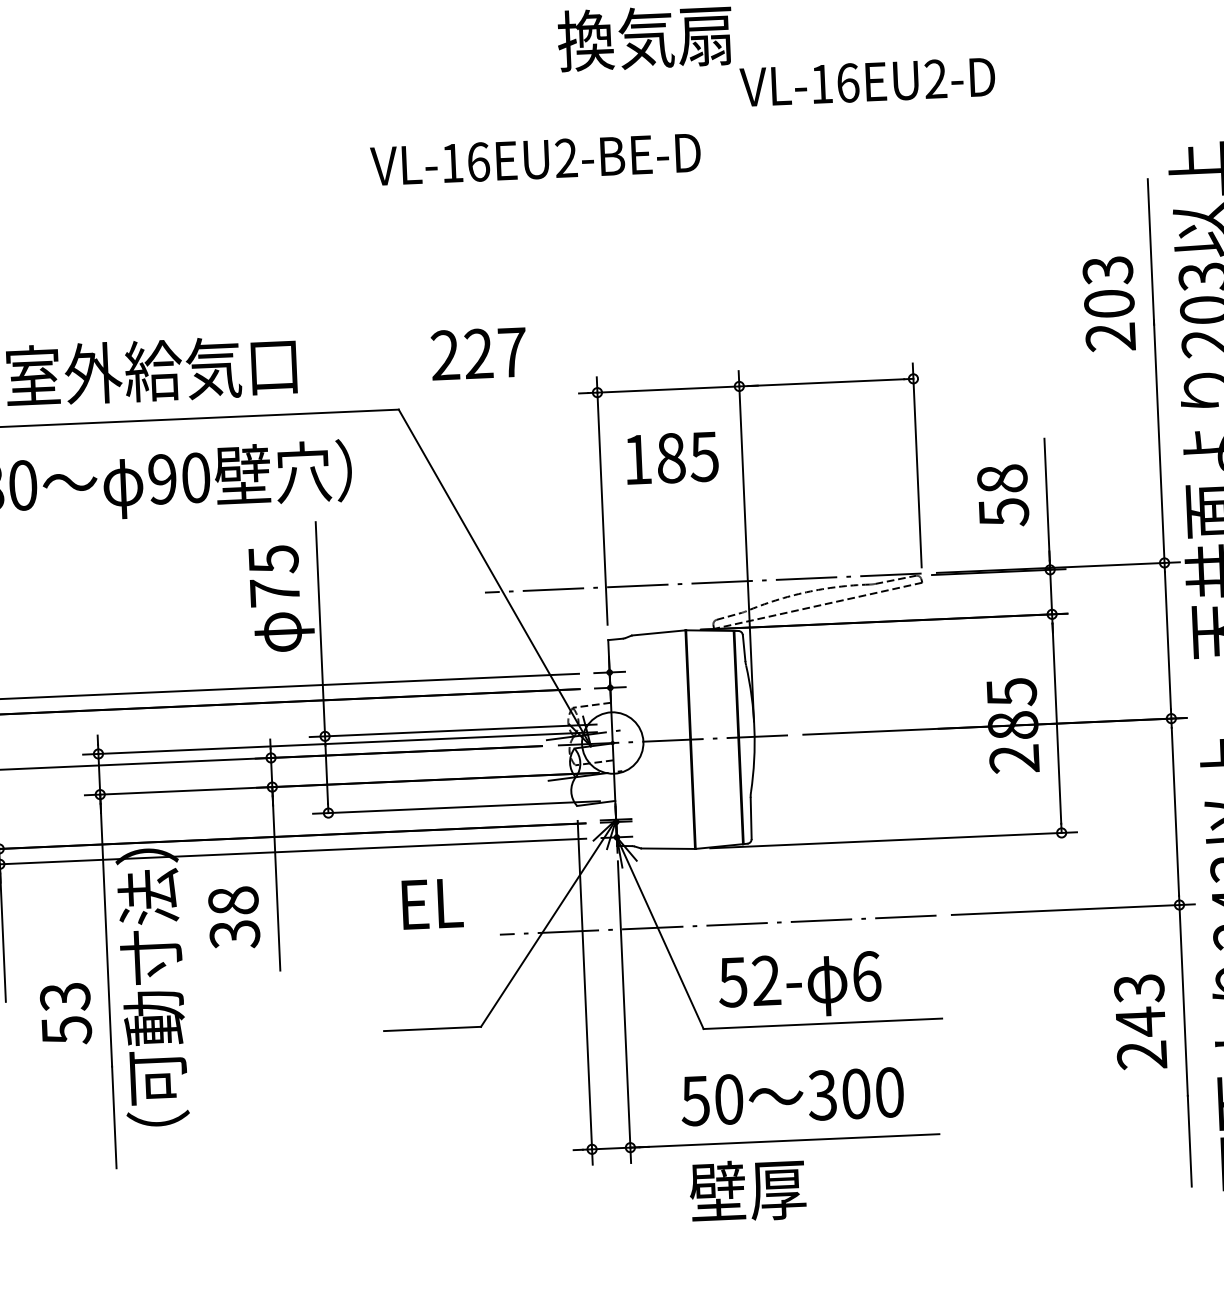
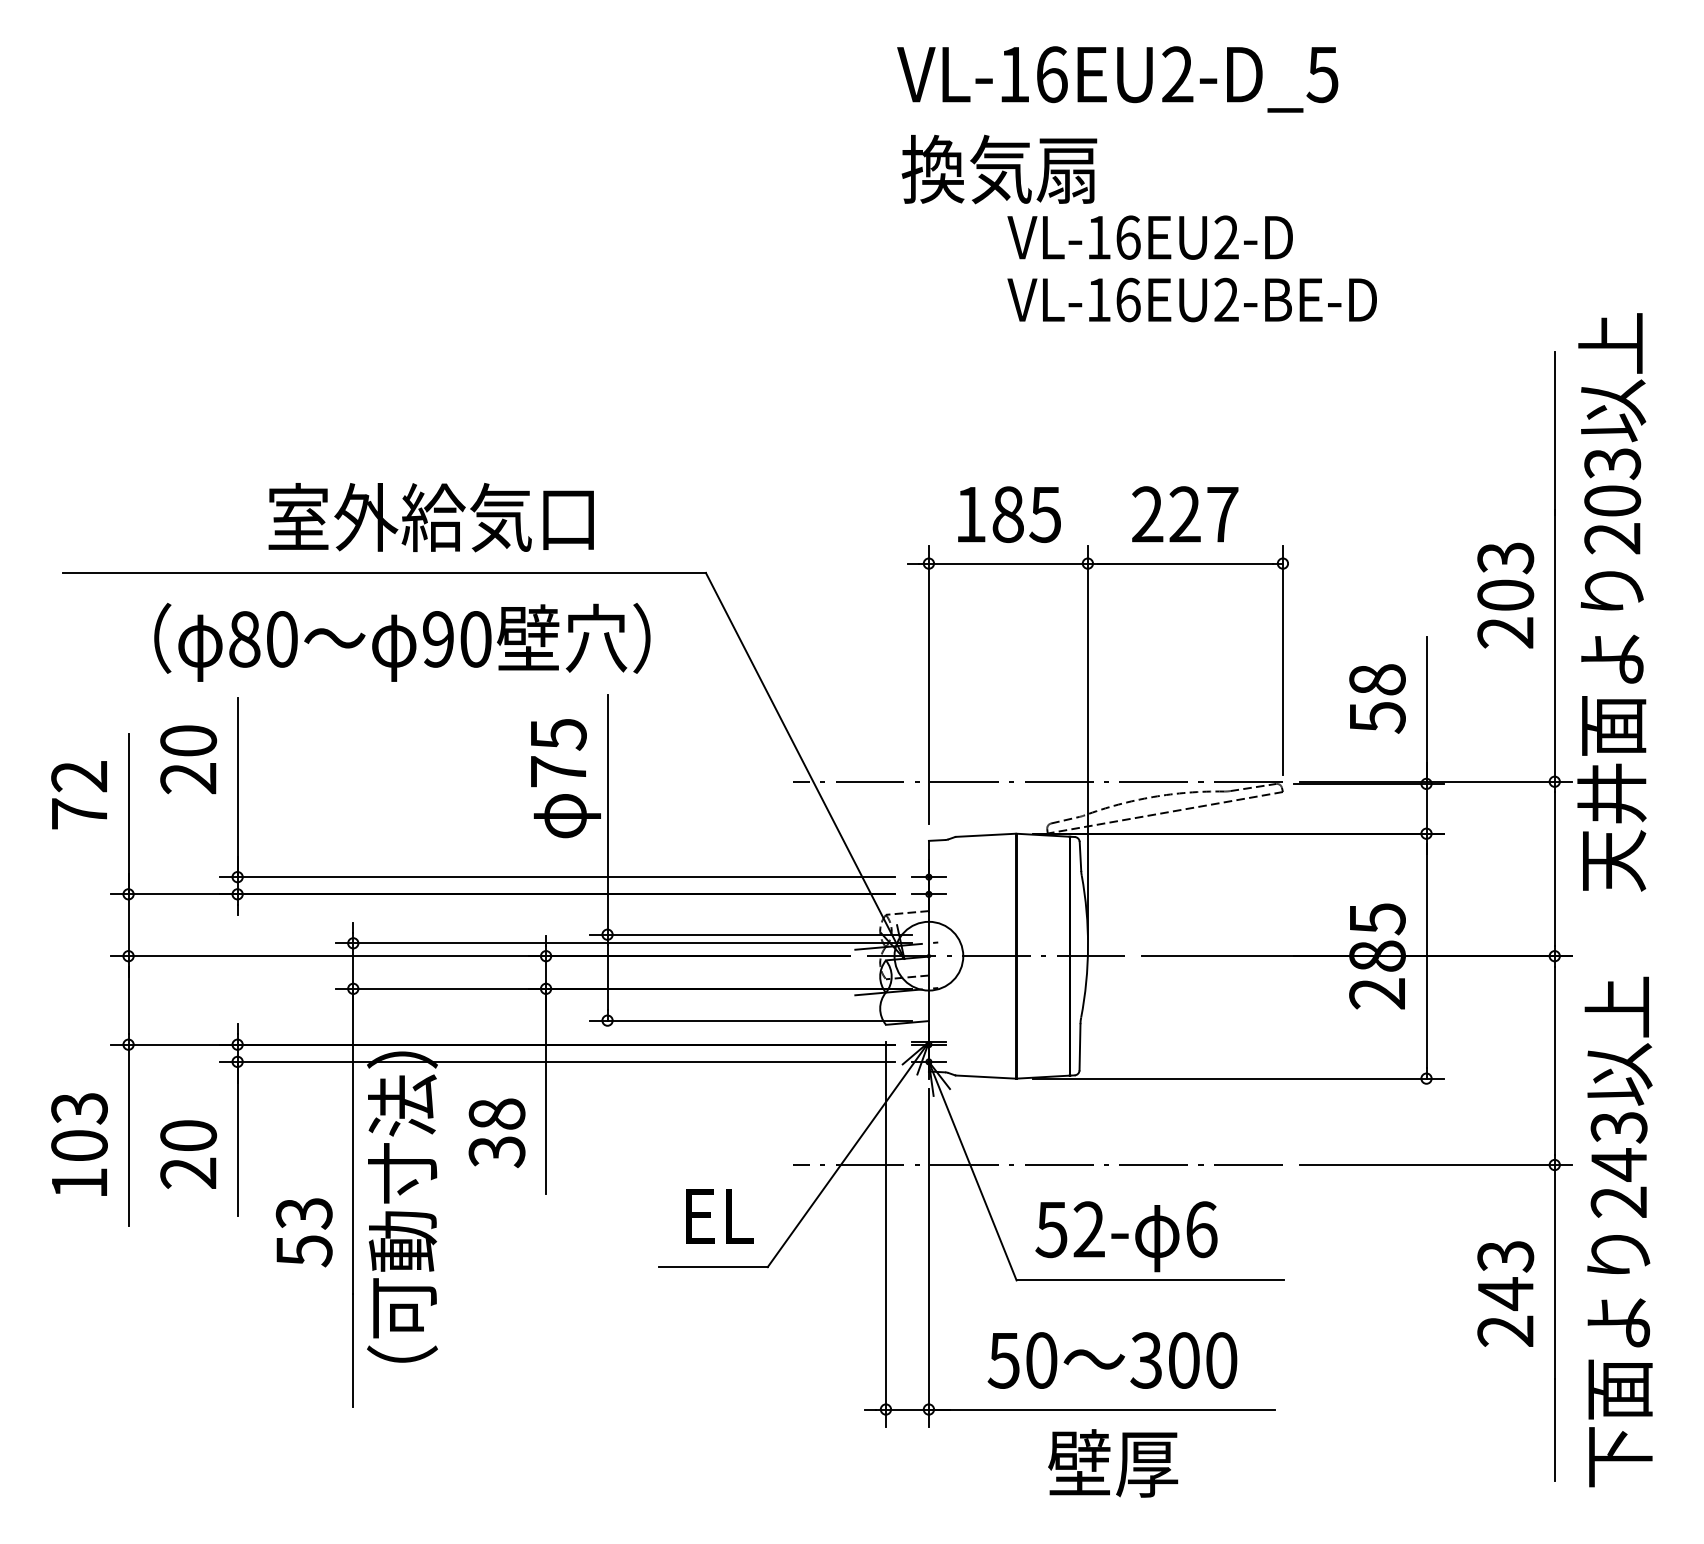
text: (867, 82) -> (1149, 237), moved
text: (535, 159) -> (1191, 299), moved
text: (1109, 304) -> (1505, 595), moved
text: (479, 353) -> (1185, 514), moved
text: (672, 458) -> (1009, 514), moved
text: (432, 904) -> (719, 1216), moved
text: (748, 1190) -> (1113, 1463), moved

